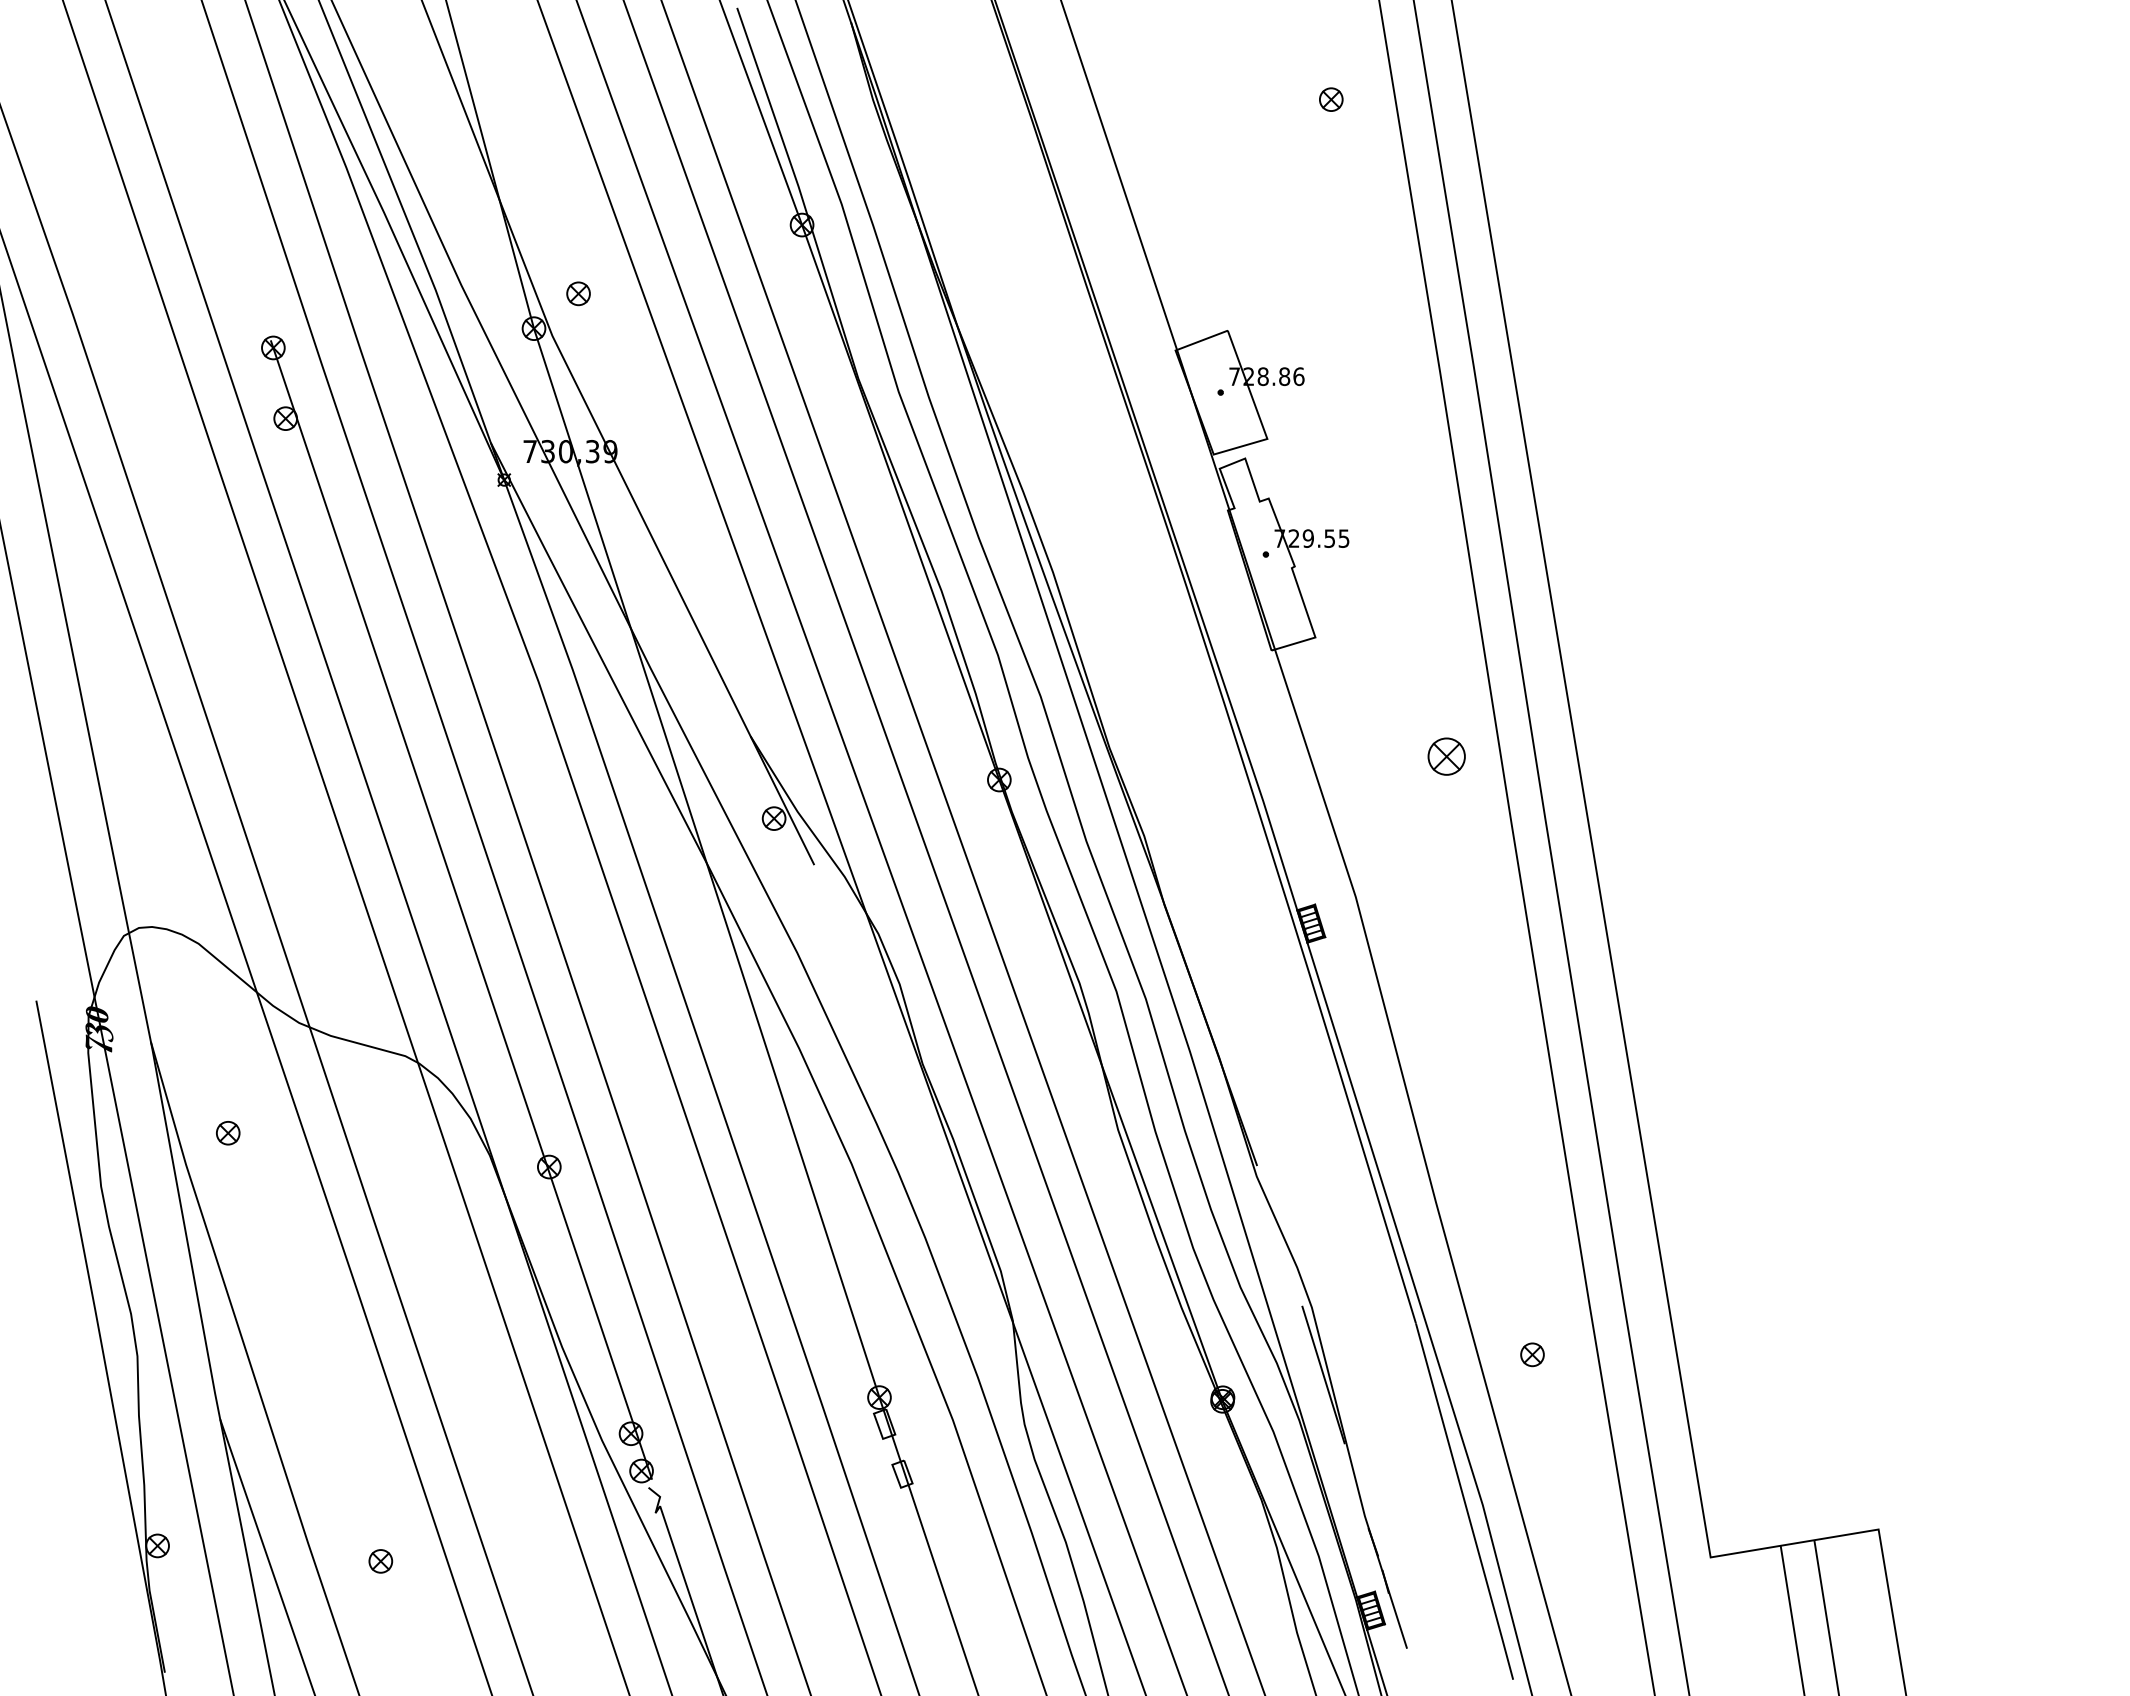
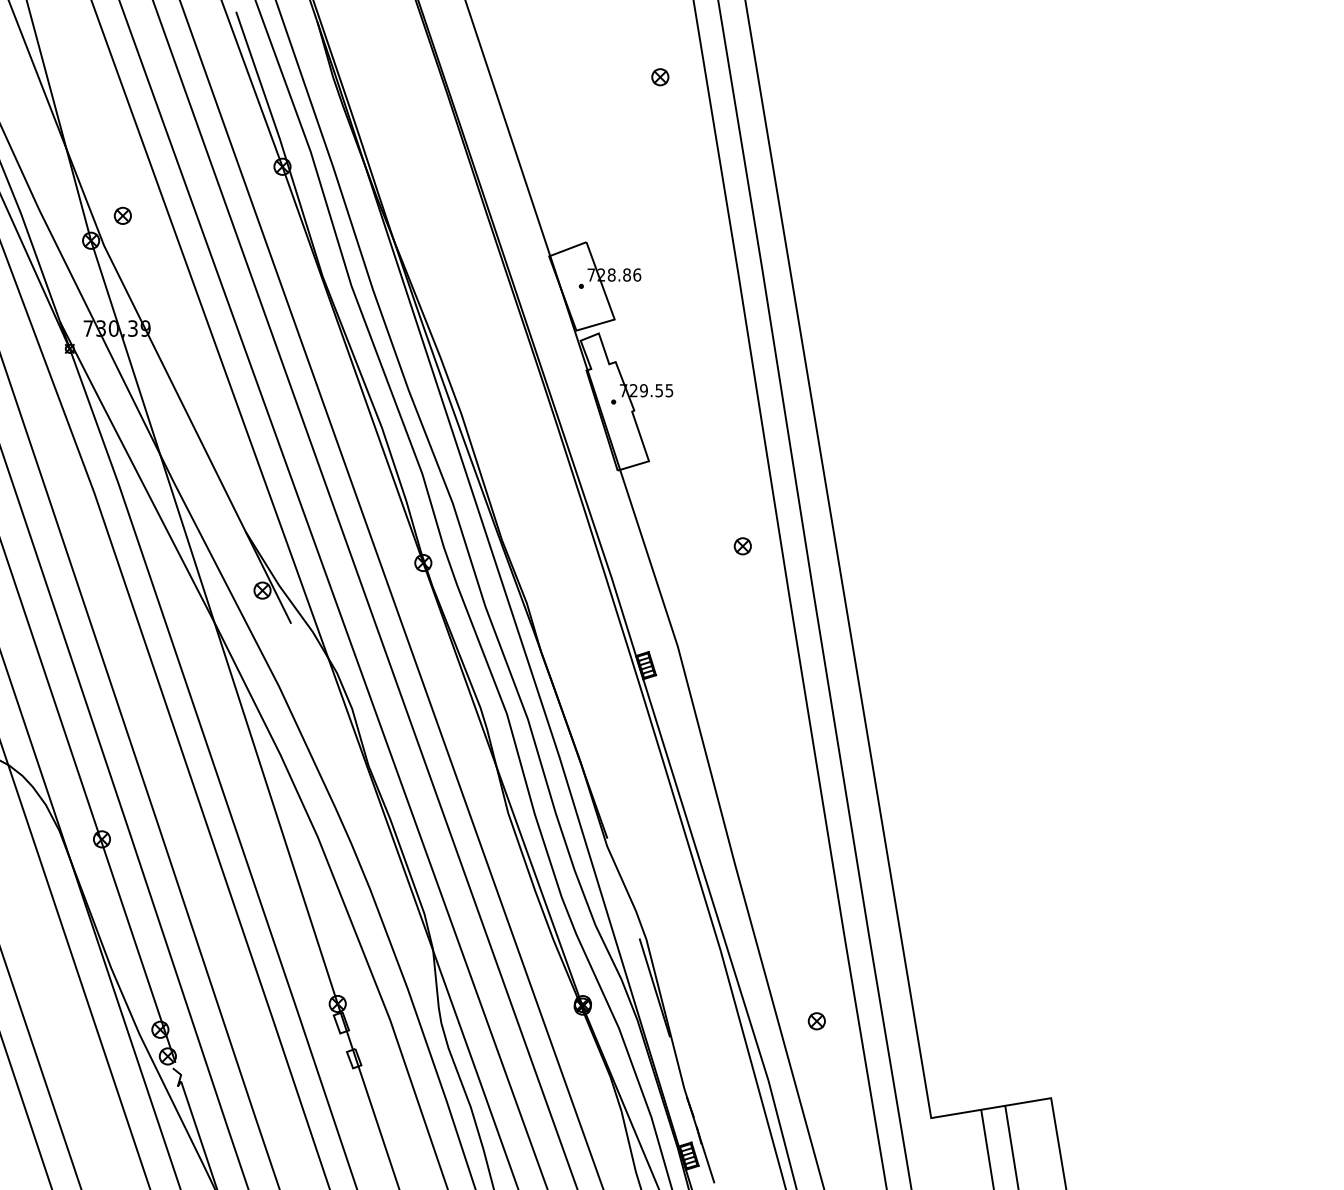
part: (1446, 756) -> (742, 546), size x0.62
part: (1532, 1354) -> (816, 1021), moved

